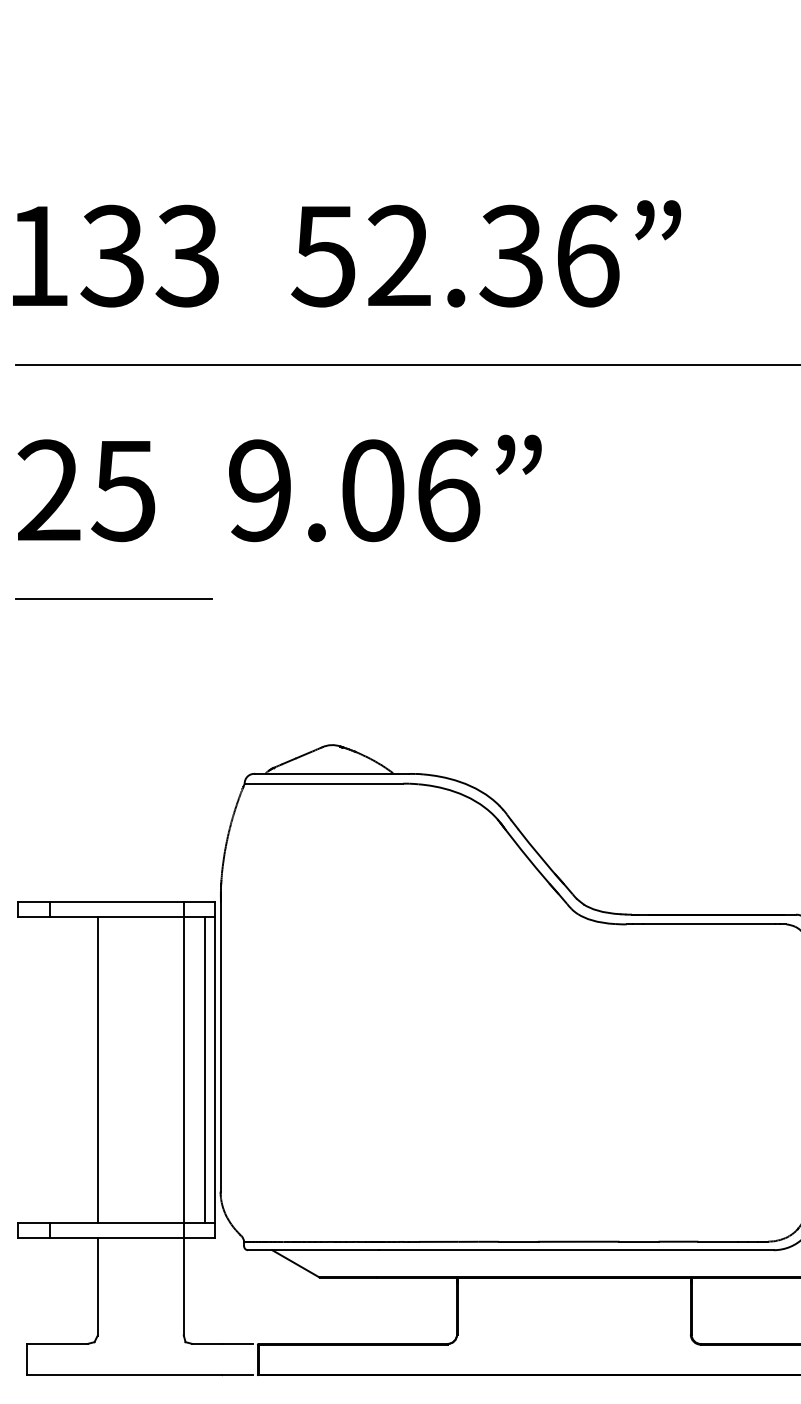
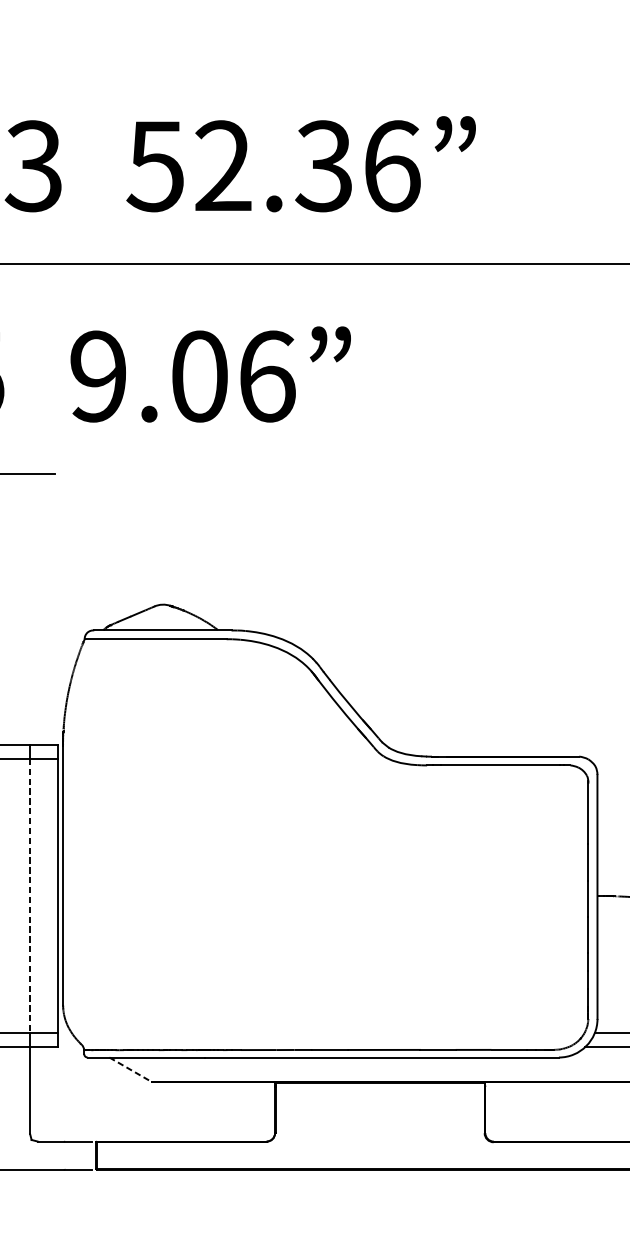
line: (183, 1070) -> (29, 896), solid -> dashed
line: (205, 1070) -> (49, 896), removed
line: (296, 1264) -> (131, 1070), solid -> dashed

